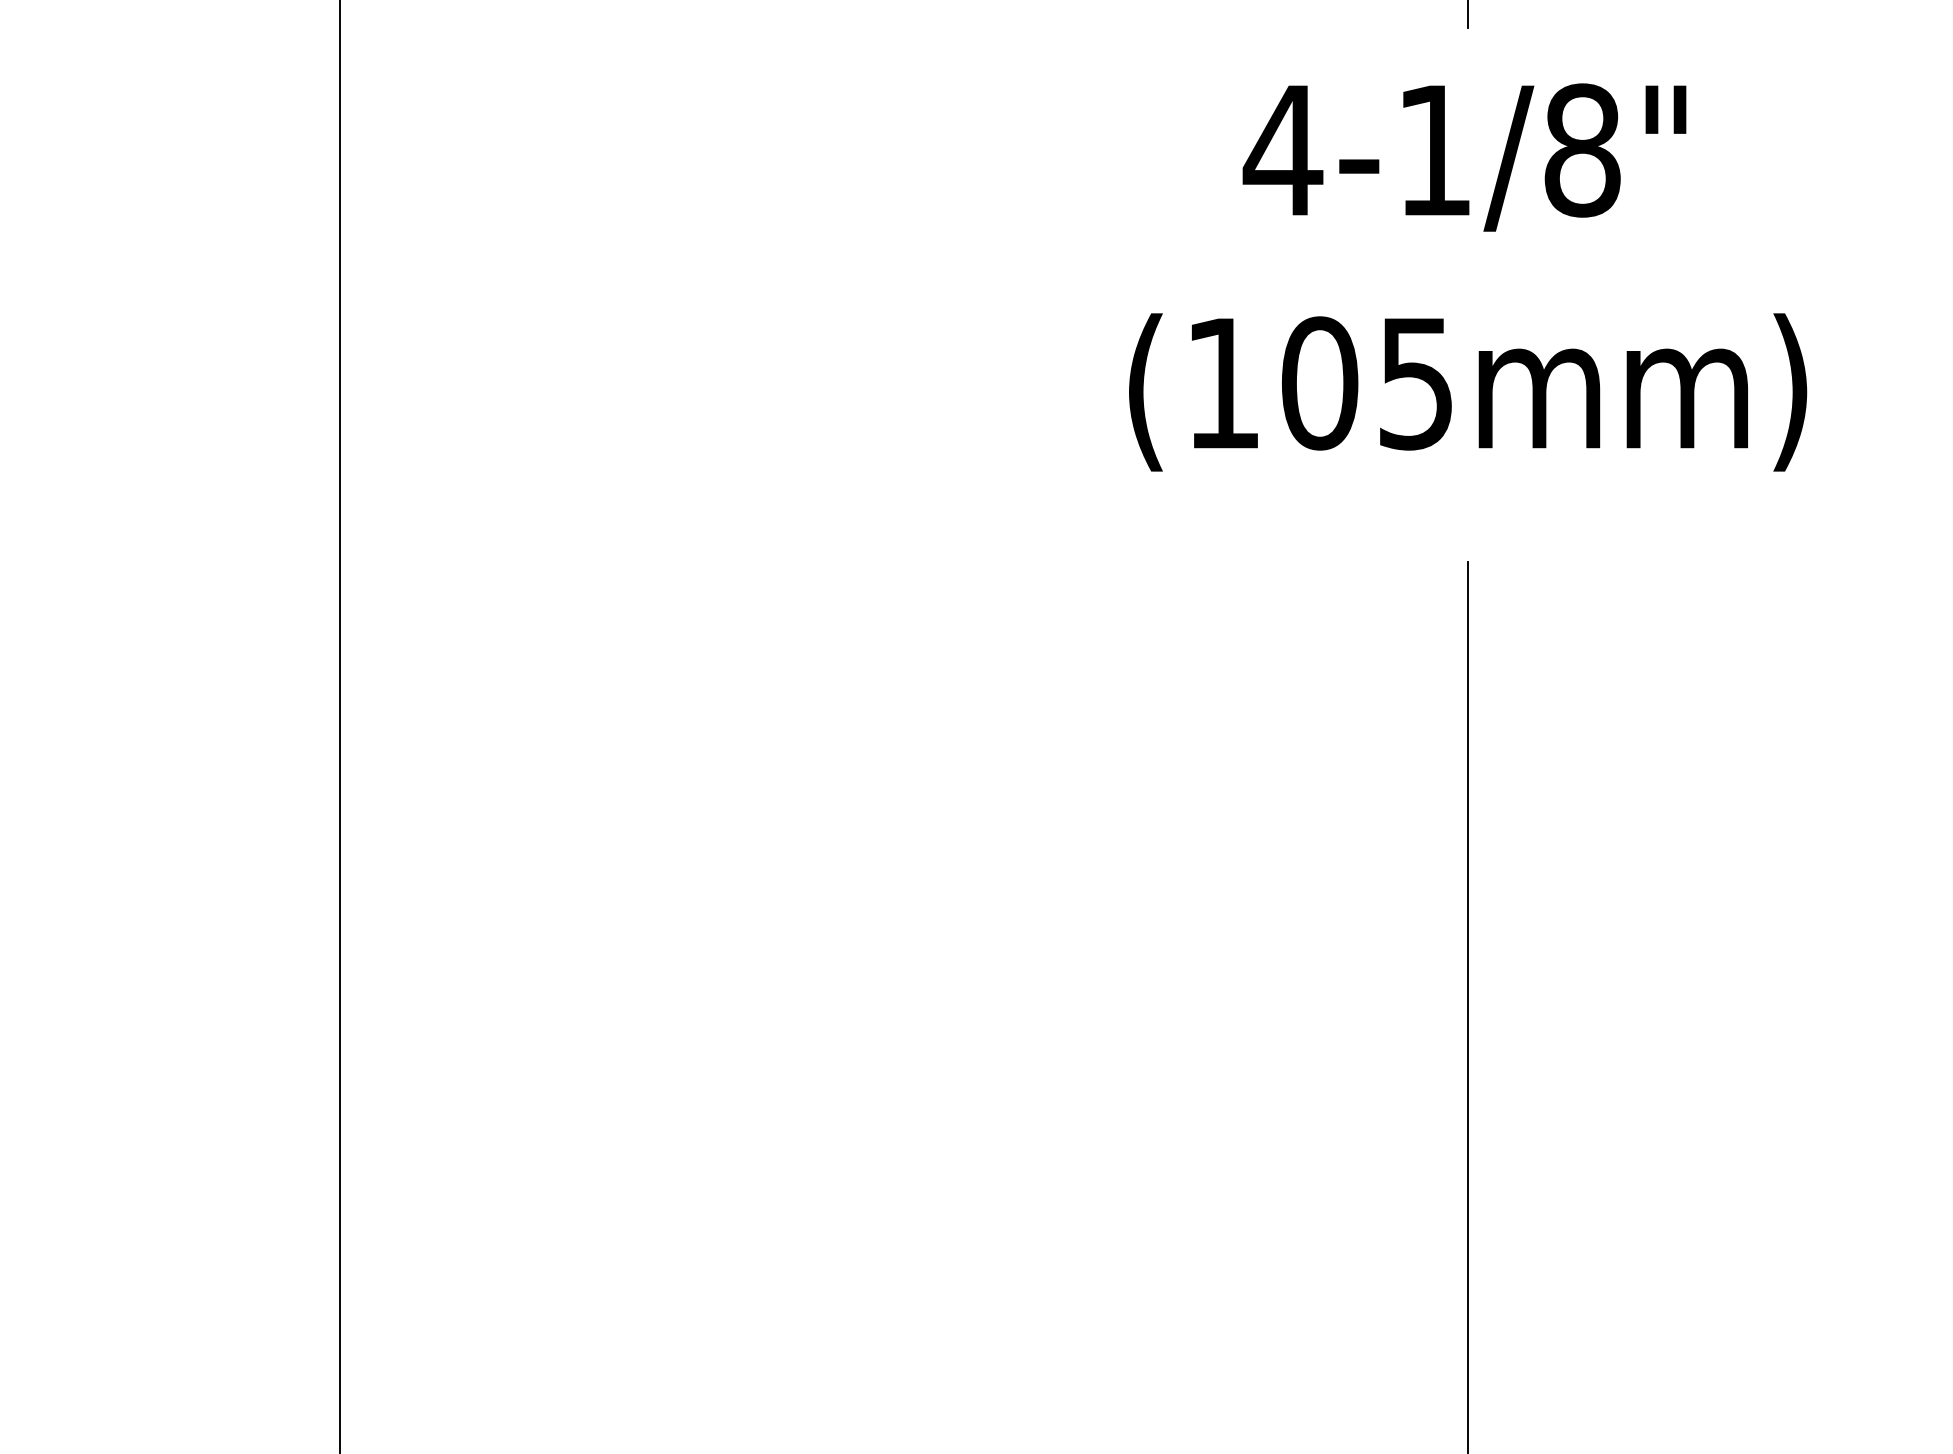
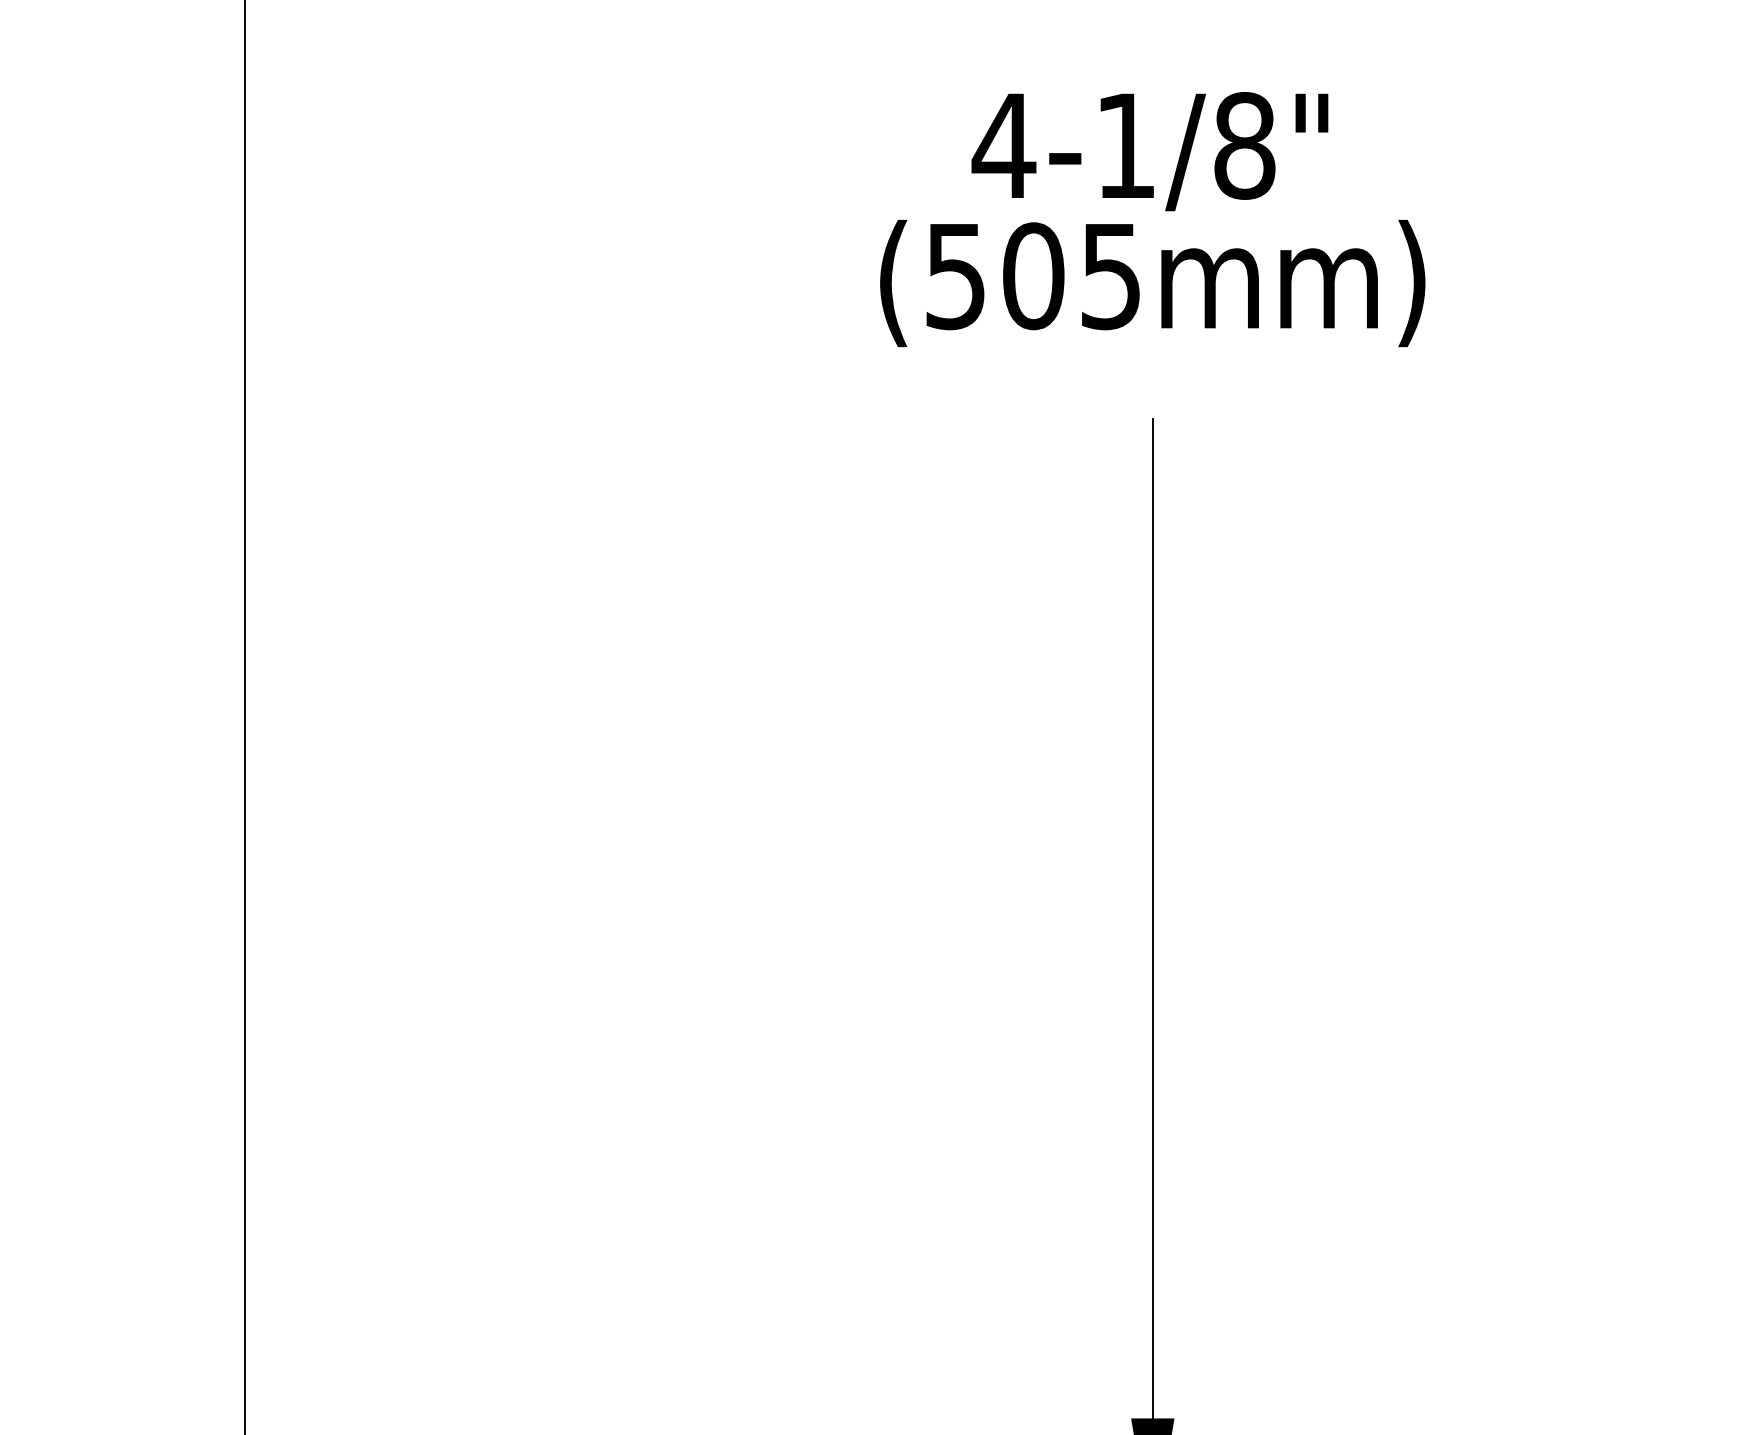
text: (1463, 157) -> (1149, 151), moved
text: (1222, 385) -> (955, 277), (105mm) -> (505mm)

